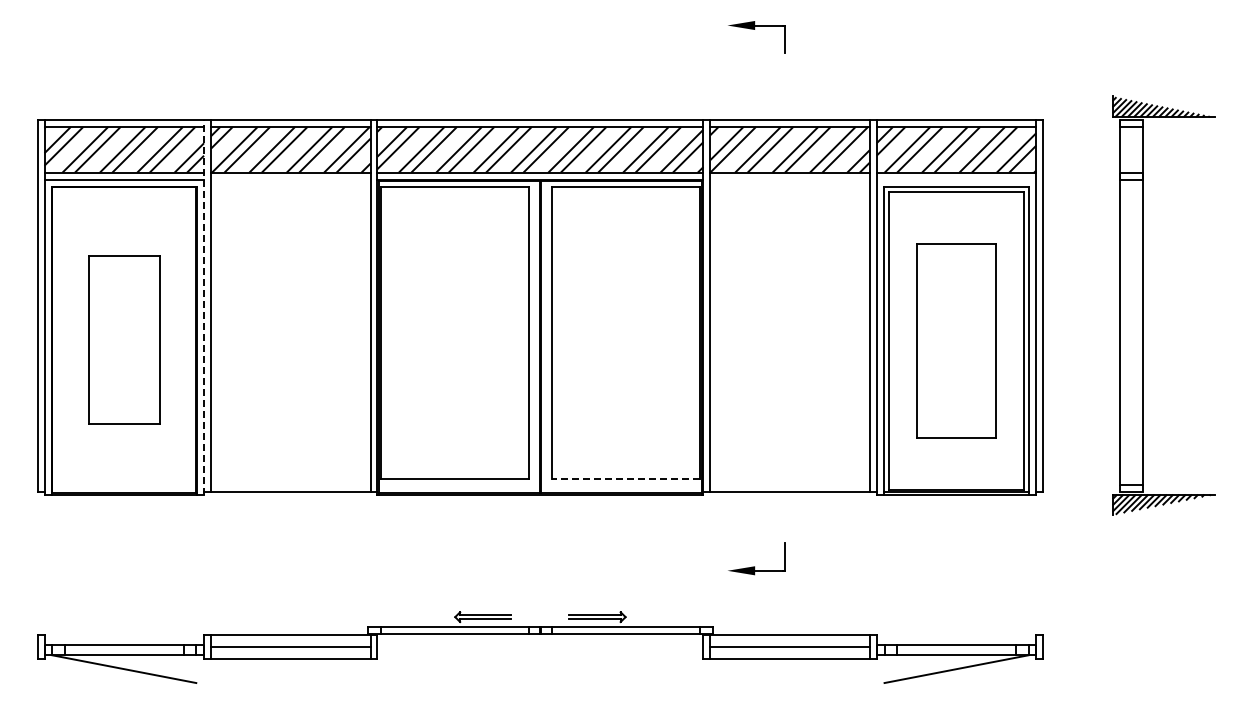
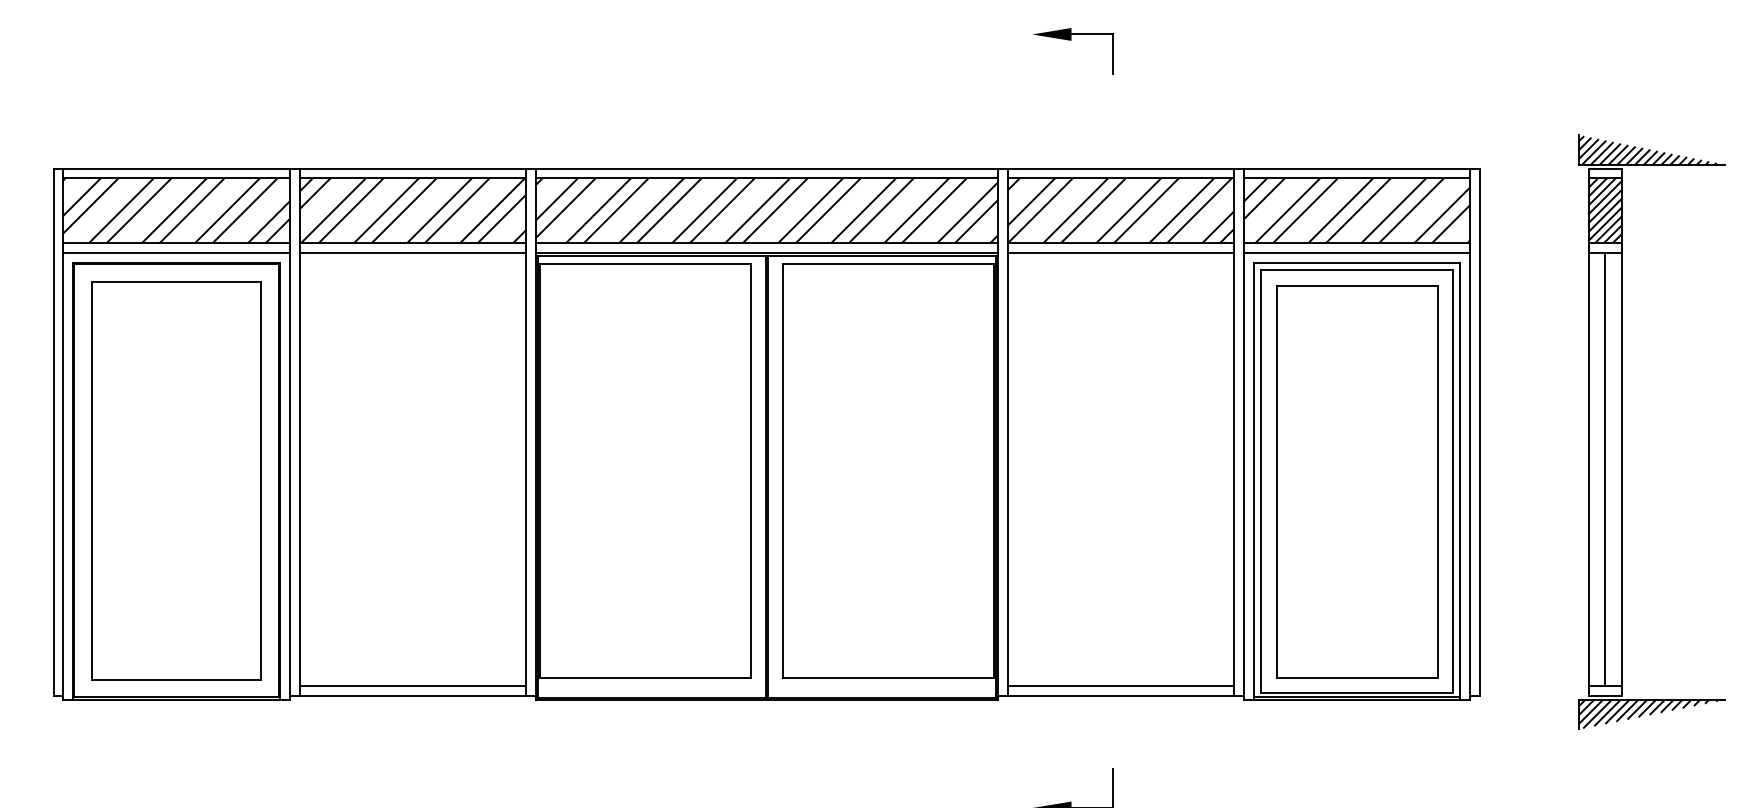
hatch: (1131, 149) -> (1605, 210), added
line: (290, 179) -> (412, 252), added
line: (789, 179) -> (1120, 252), added
line: (956, 179) -> (1357, 252), added
line: (204, 306) -> (290, 433), dashed -> solid
line: (1131, 331) -> (1605, 468), added
part: (124, 339) -> (176, 479), size x1.67
part: (956, 340) -> (1357, 481), size x1.43
line: (625, 479) -> (887, 678), dashed -> solid
line: (290, 484) -> (412, 685), added
line: (789, 484) -> (1120, 685), added

